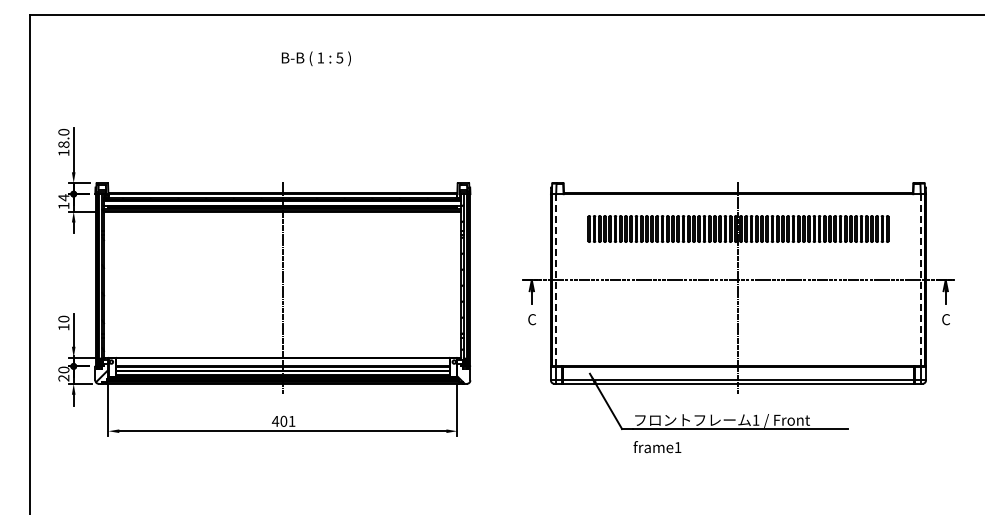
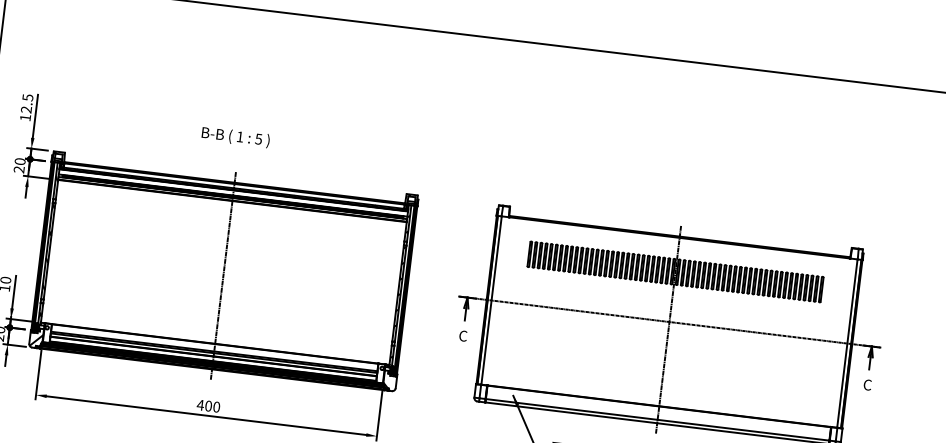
text: (315, 58) -> (234, 136), moved
text: (63, 137) -> (26, 102), 18.0 -> 12.5
text: (63, 201) -> (19, 165), 14 -> 20
line: (556, 279) -> (491, 299), dashed -> solid
line: (920, 279) -> (847, 342), dashed -> solid
text: (291, 420) -> (216, 406), 401 -> 400

